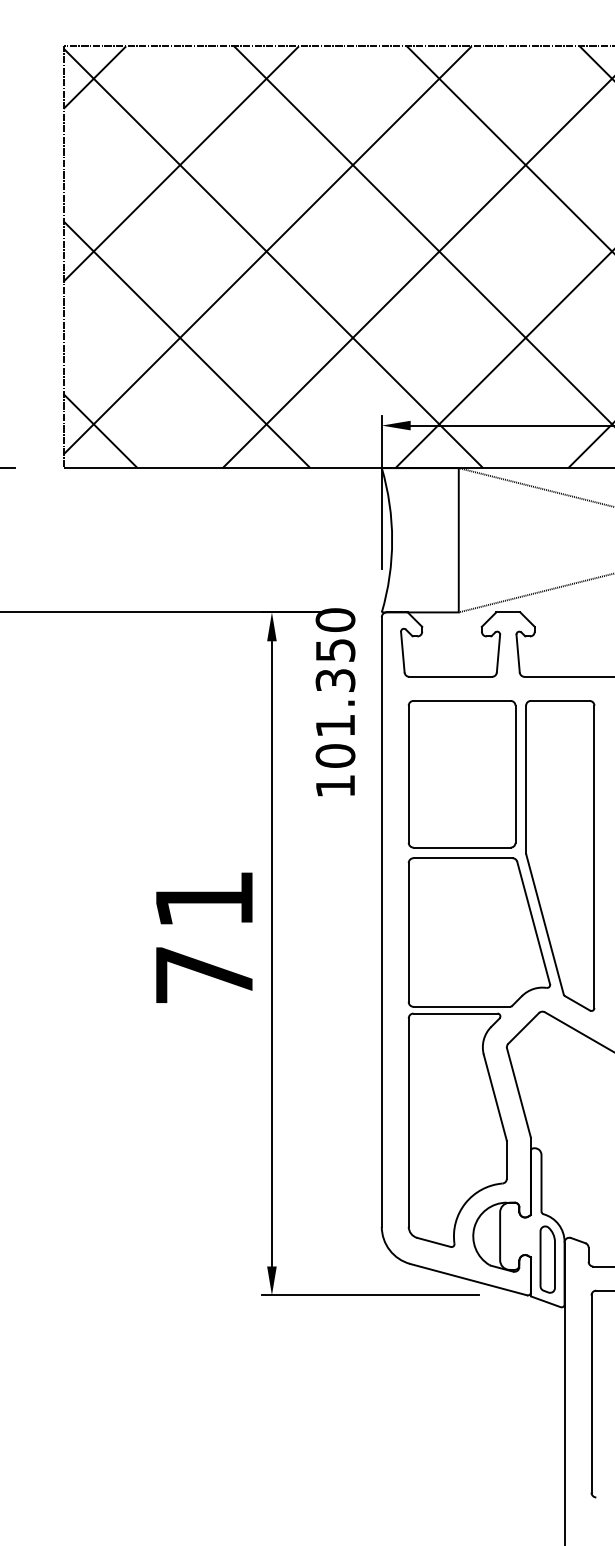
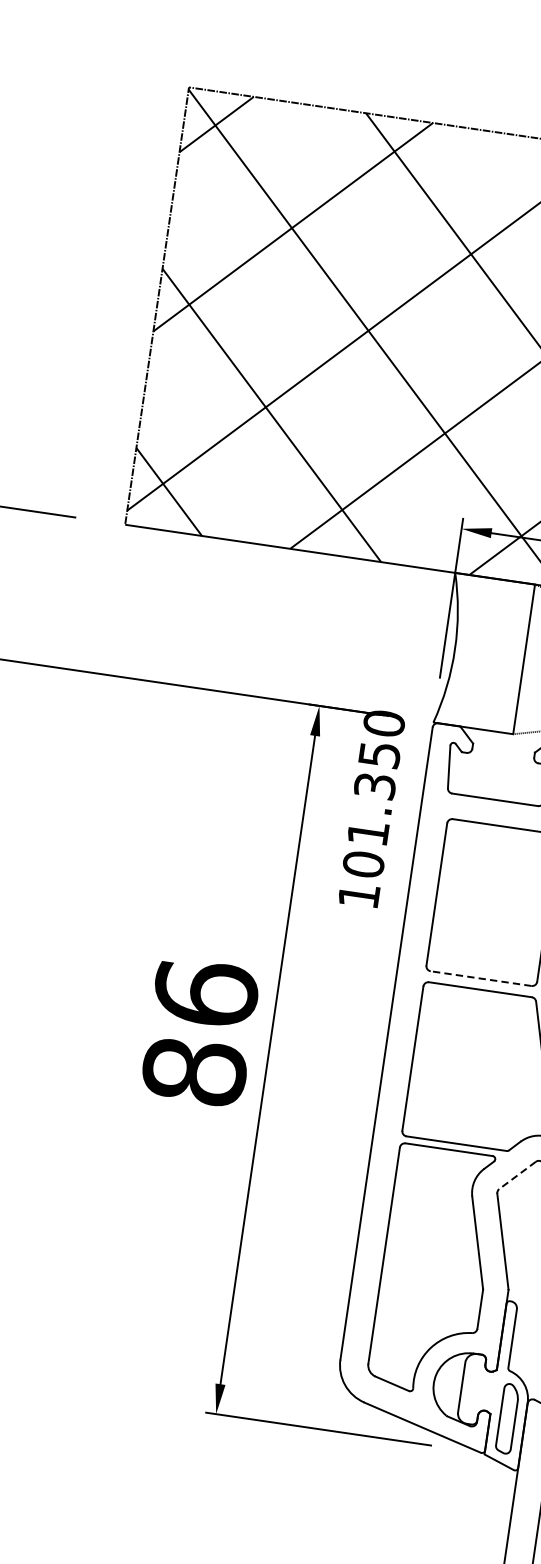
line: (462, 847) -> (481, 978), solid -> dashed
text: (204, 936) -> (200, 1031), 71 -> 86
line: (523, 1028) -> (517, 1175), solid -> dashed

